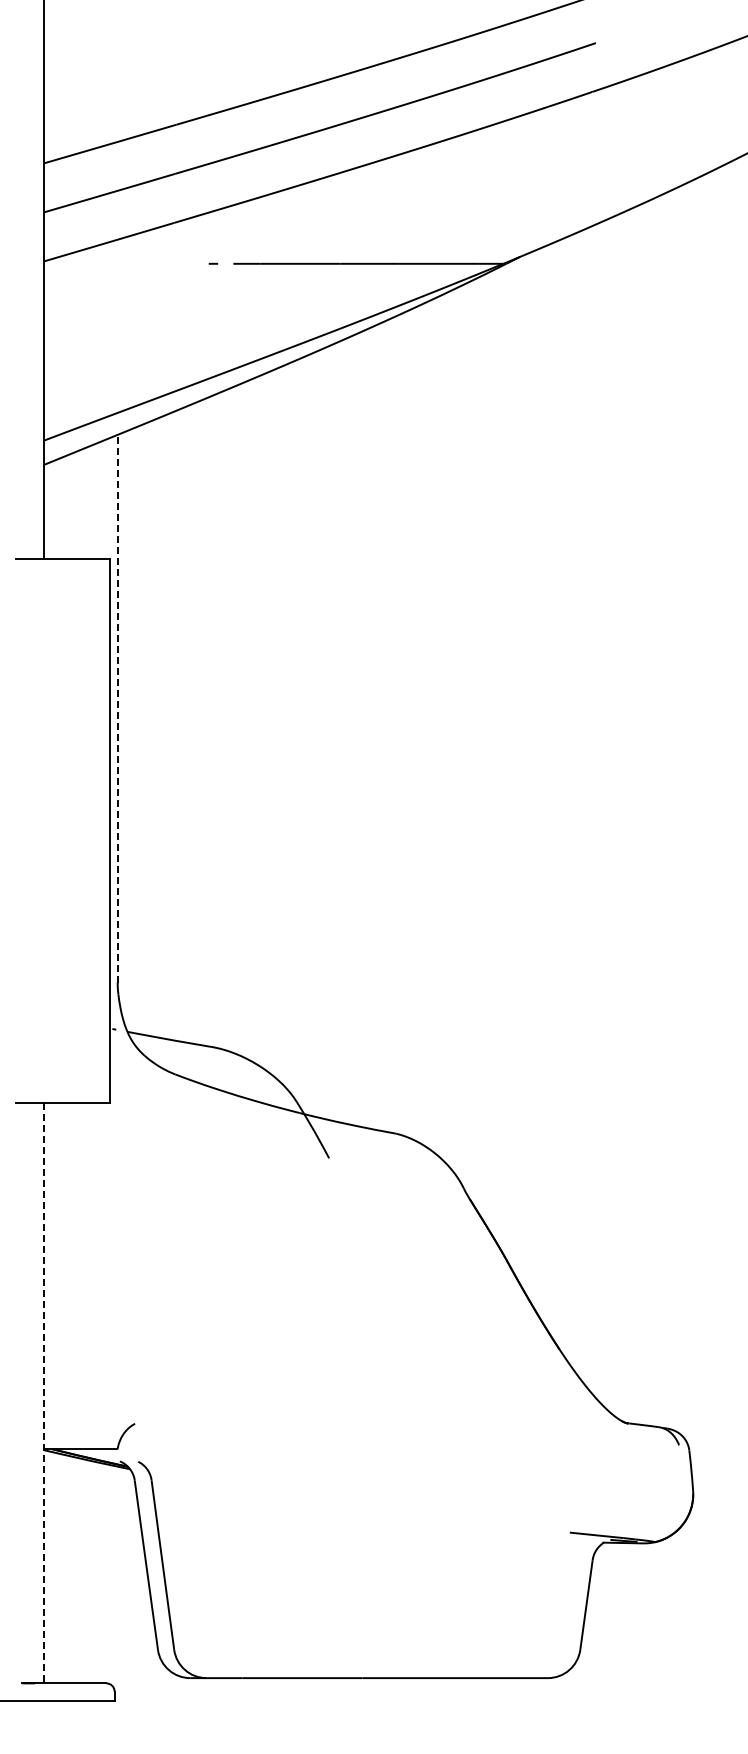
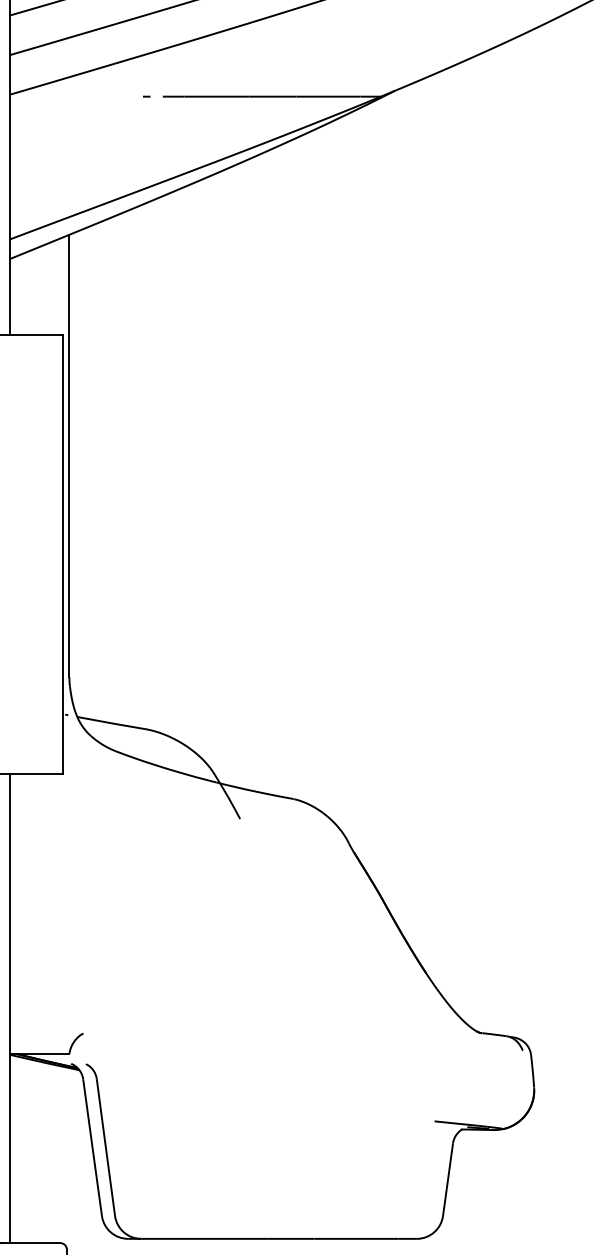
line: (117, 708) -> (69, 455), dashed -> solid
line: (44, 1393) -> (10, 1008), dashed -> solid

